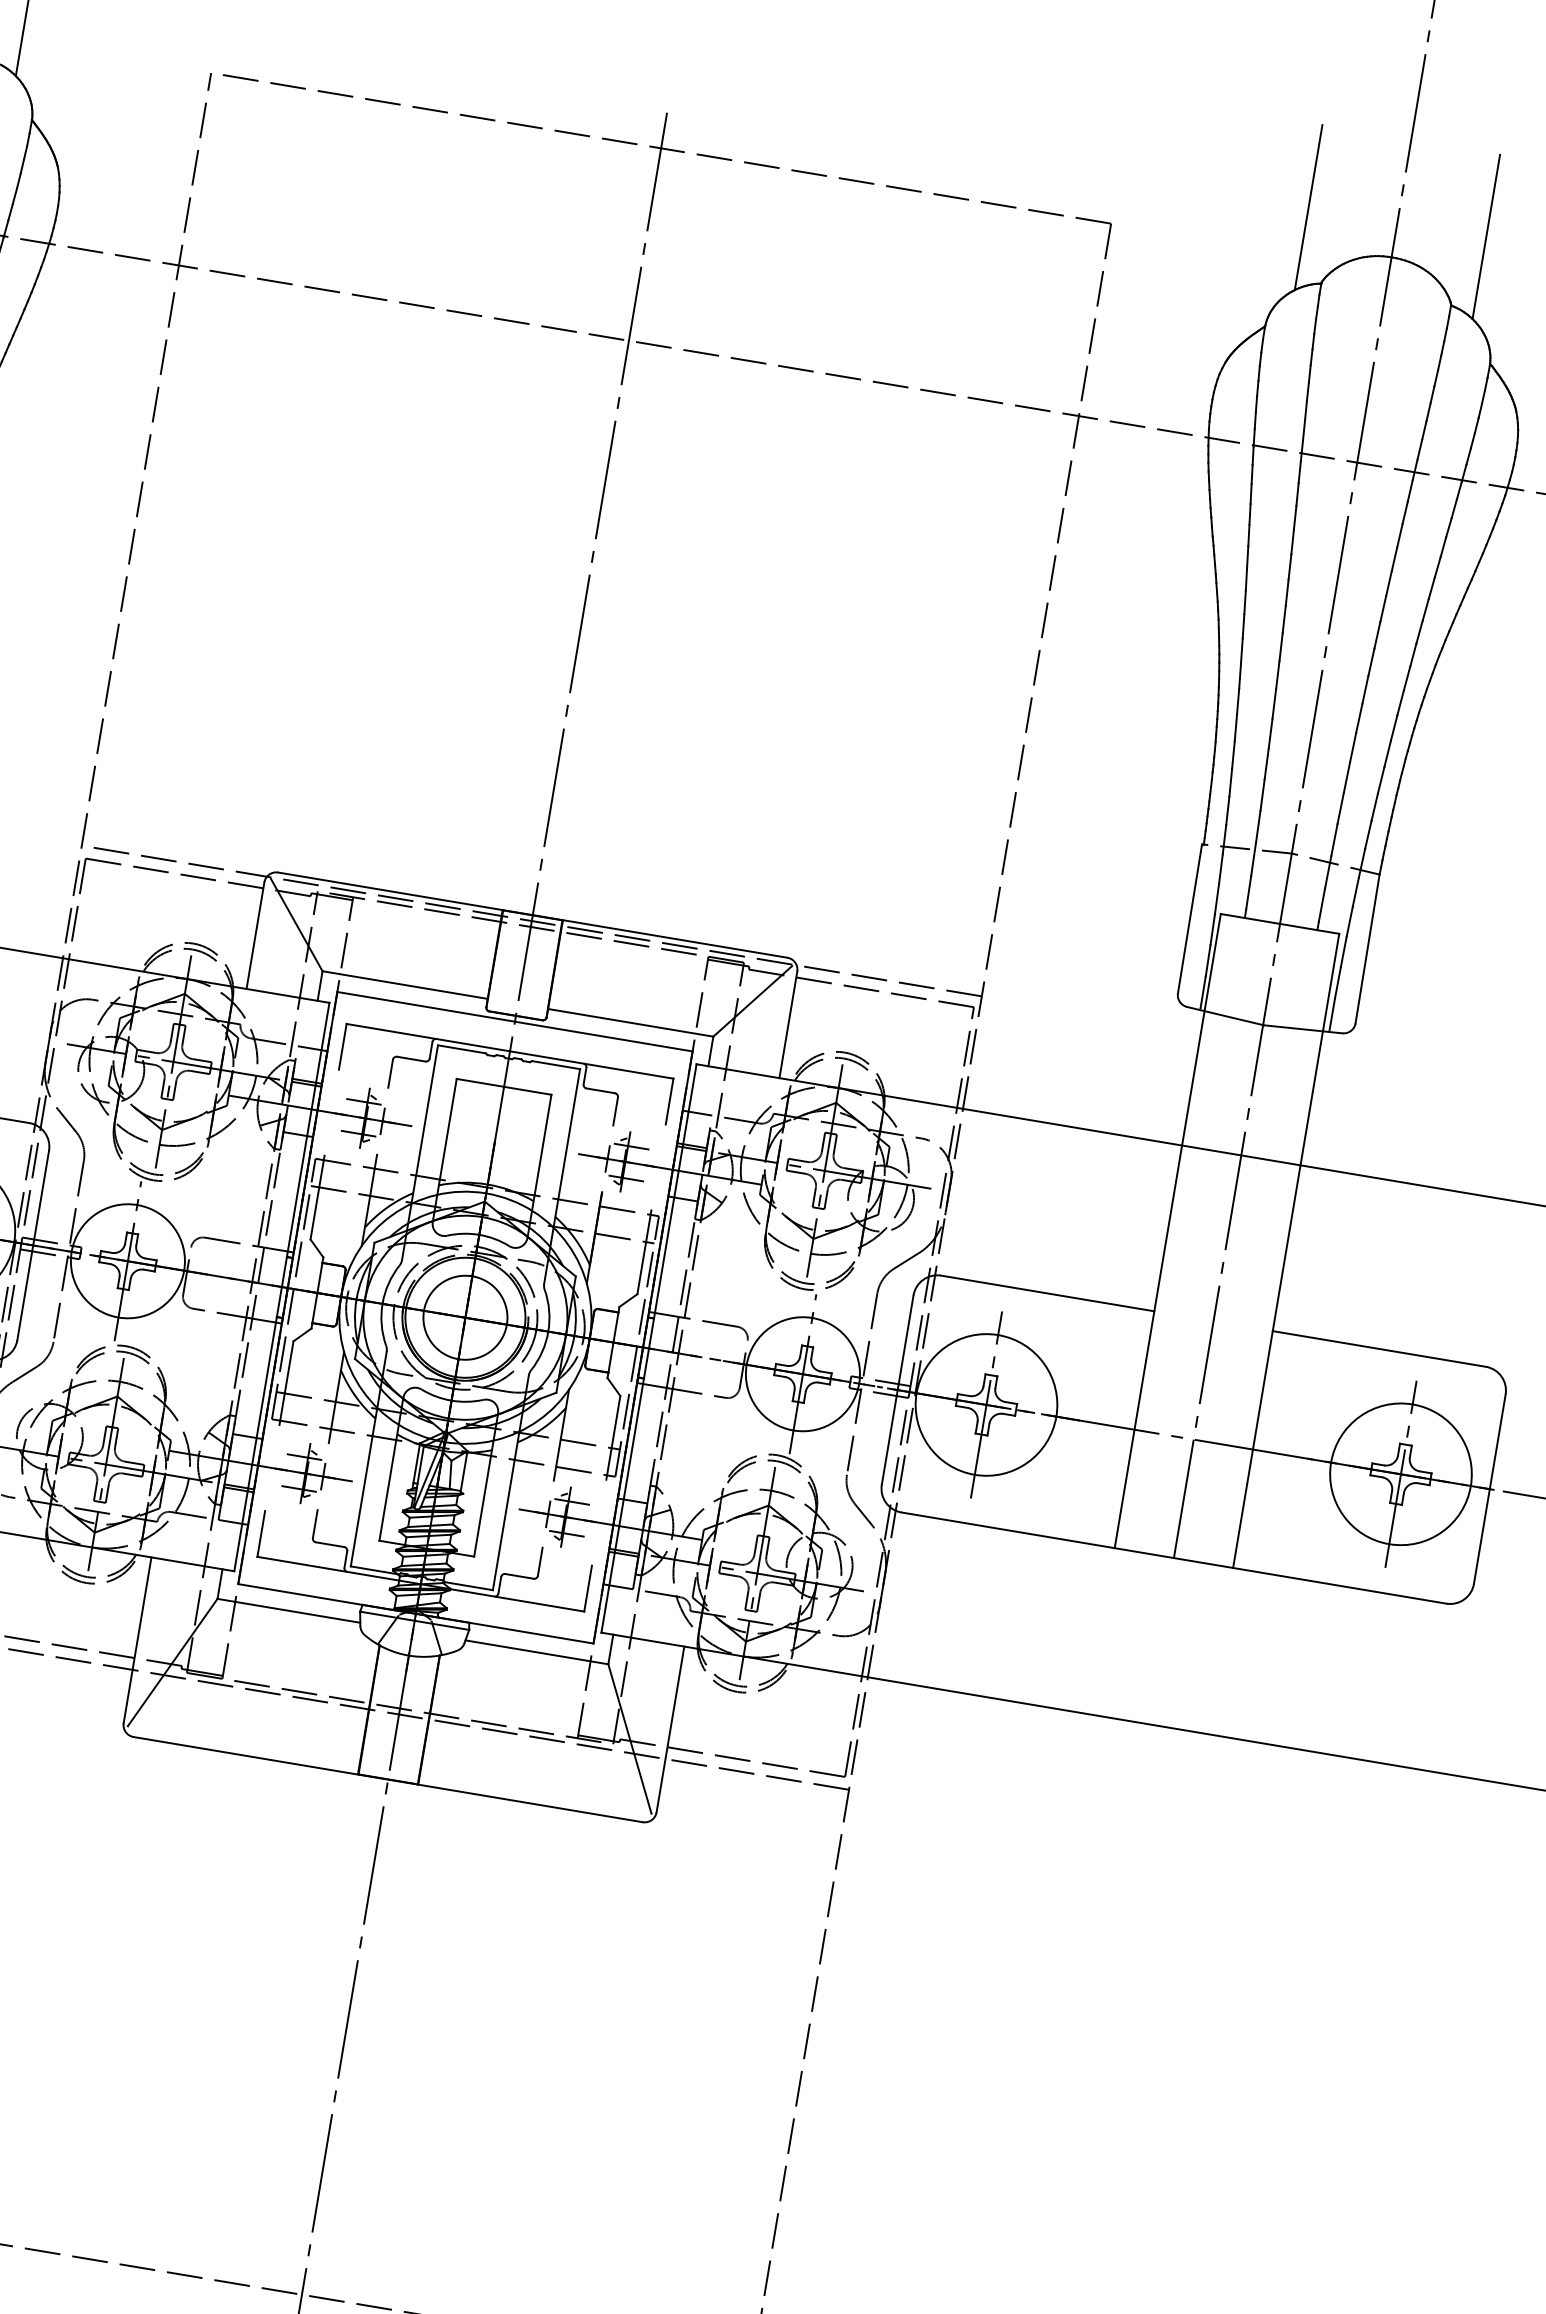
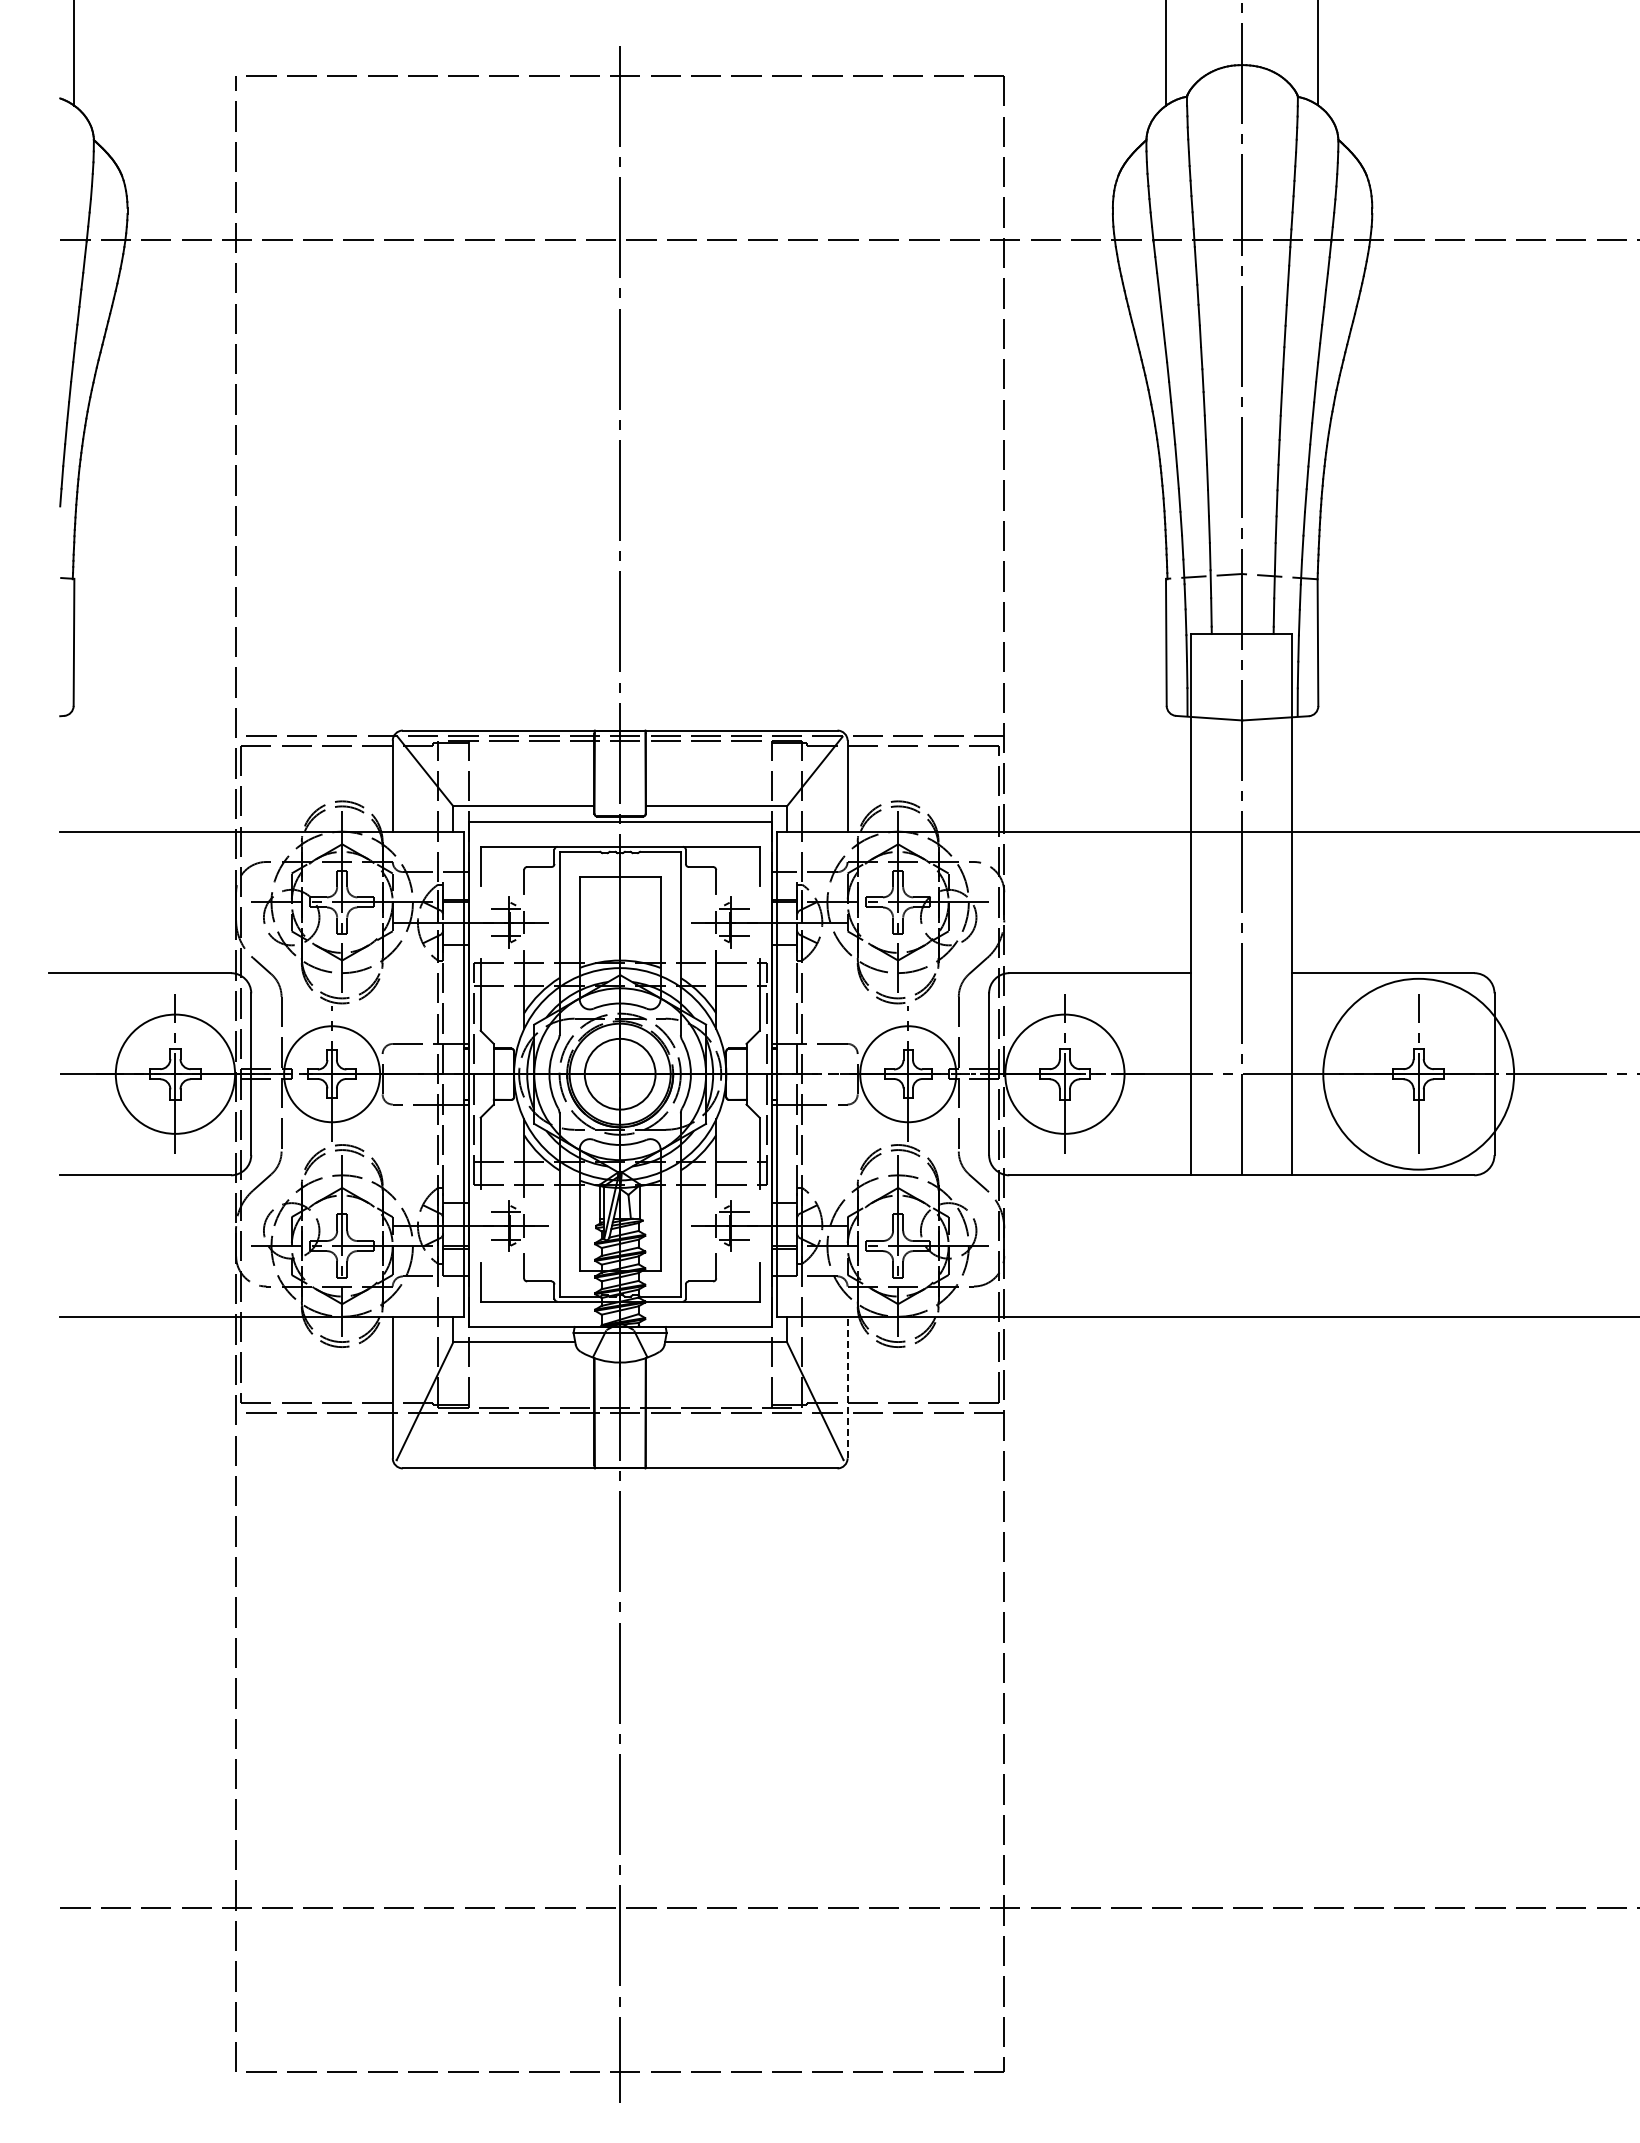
circle: (1400, 1473) -> (1418, 1073), size x1.6
line: (670, 1729) -> (847, 1387), solid -> dashed

